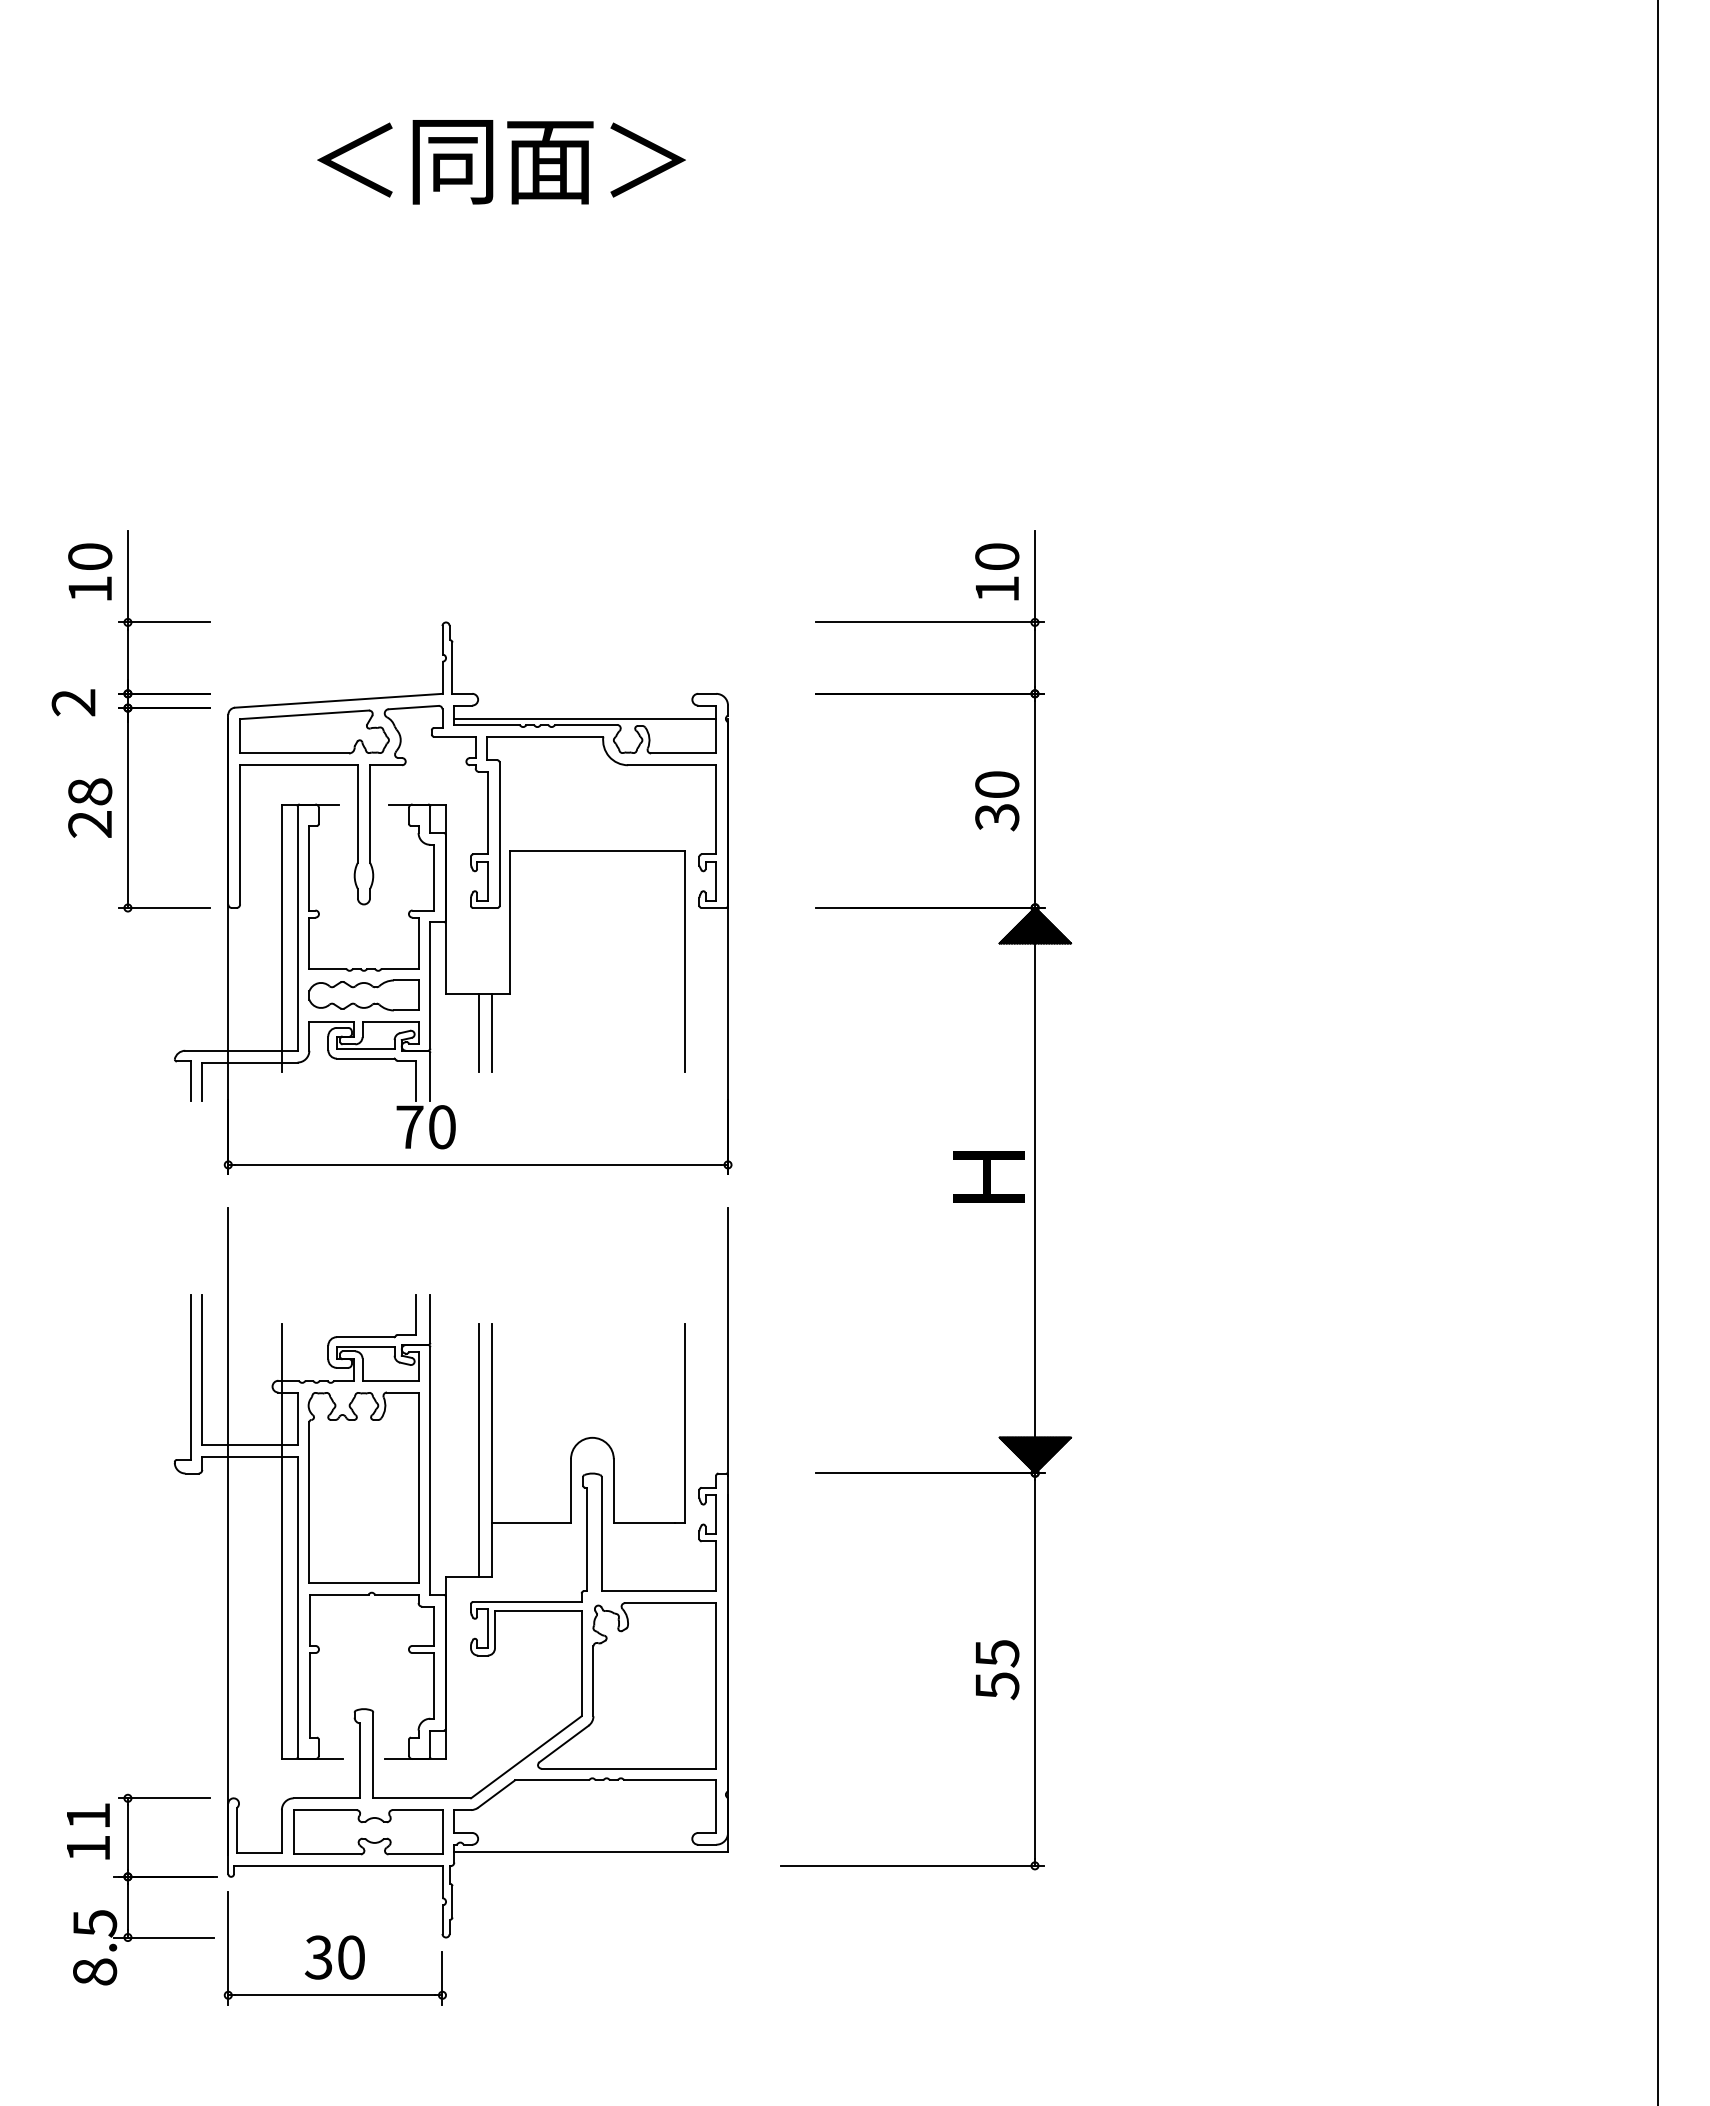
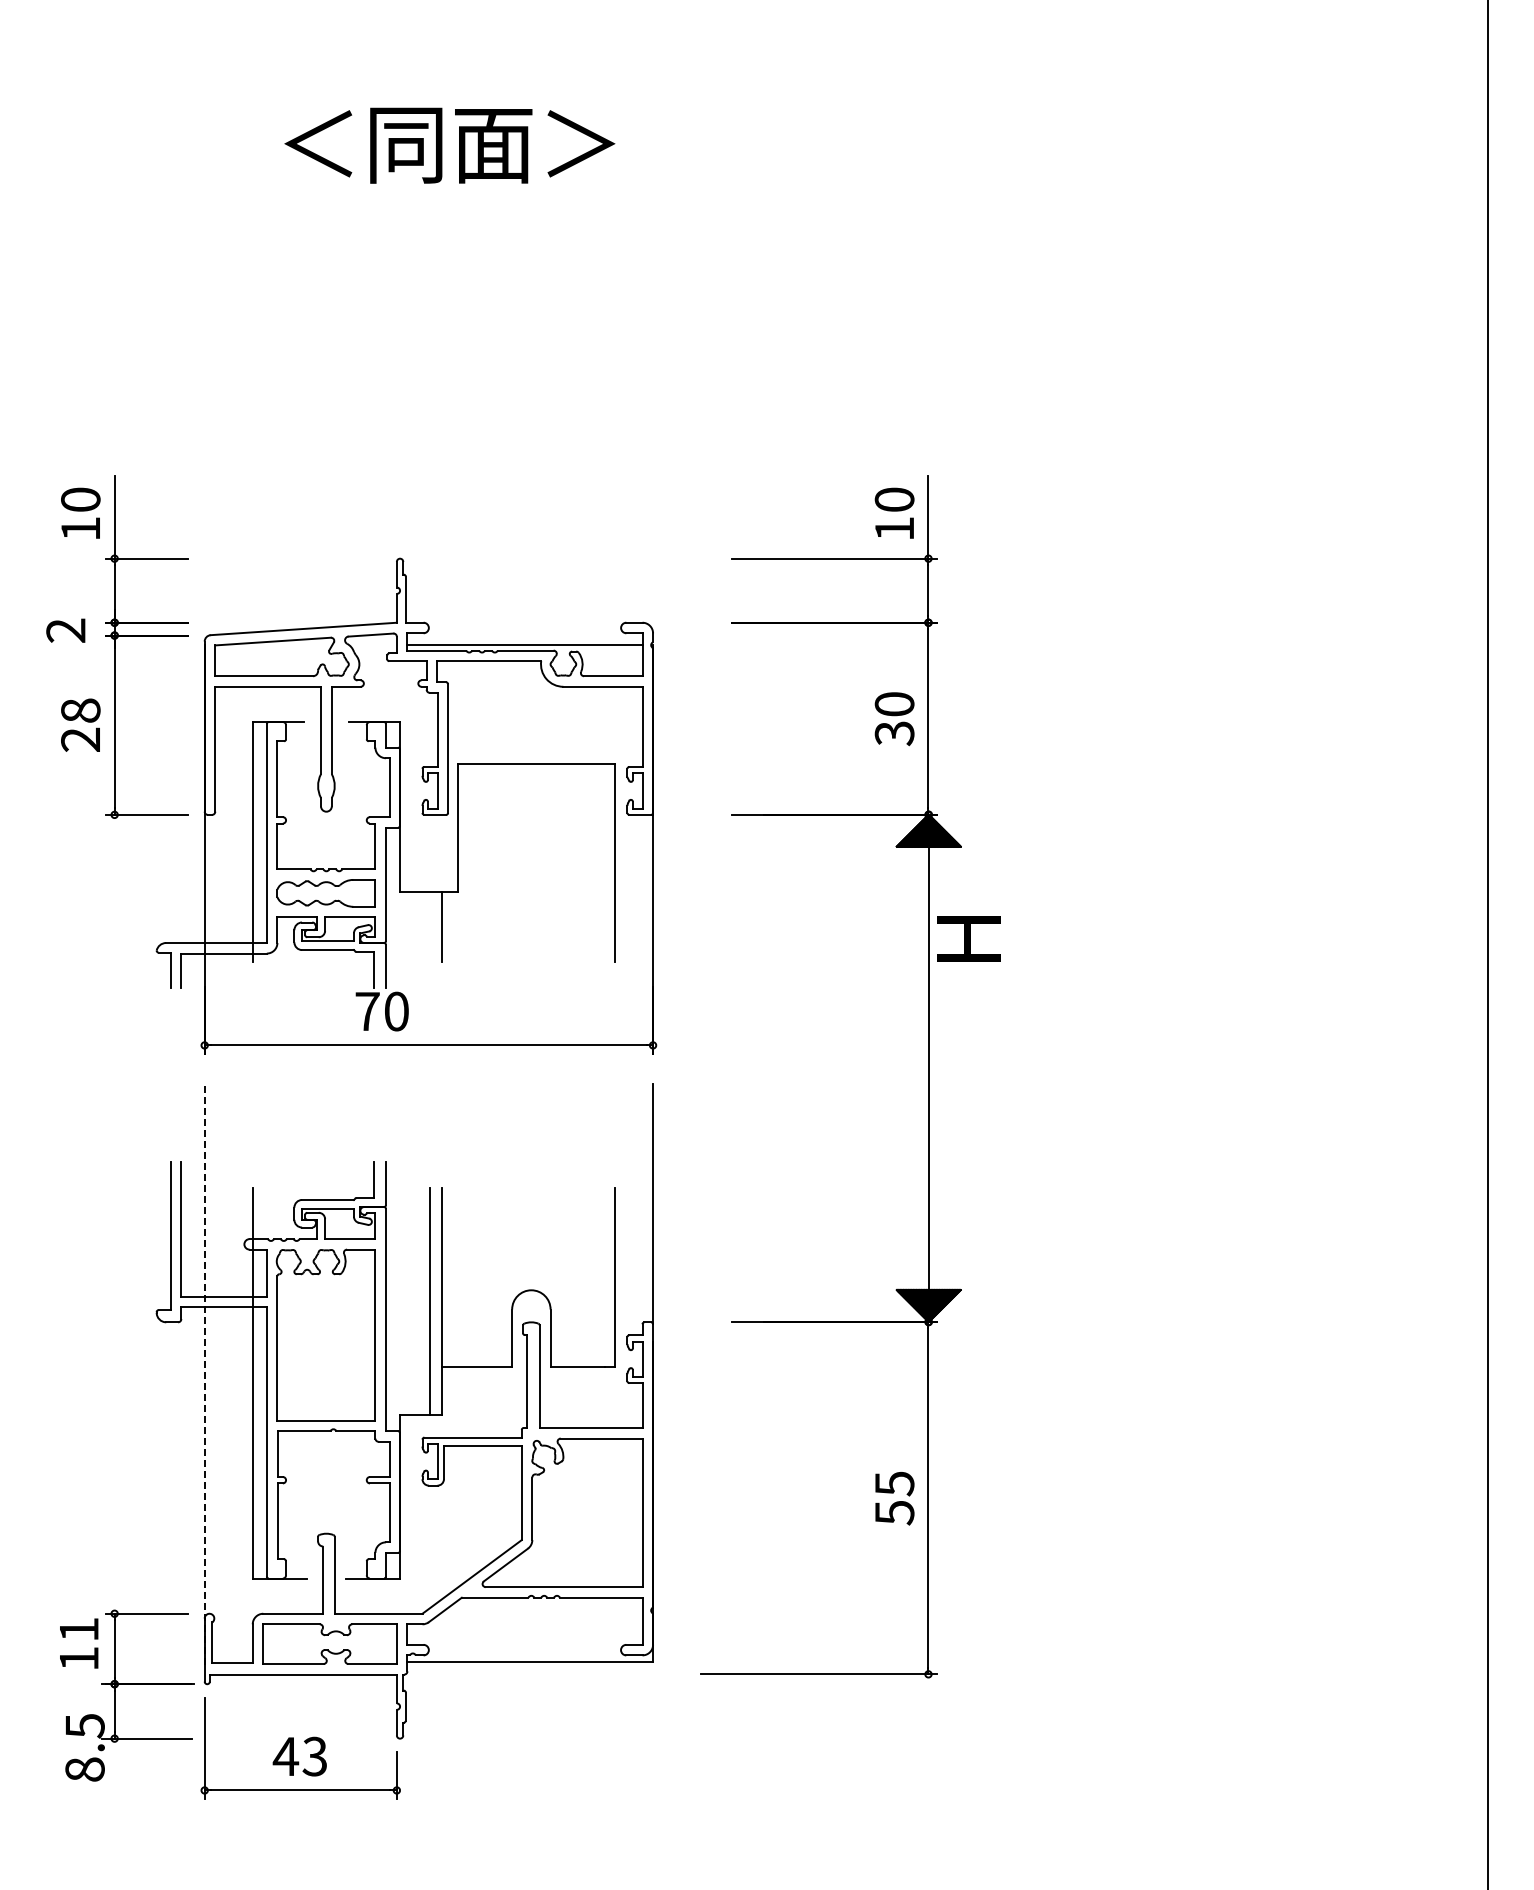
line: (478, 1032) -> (429, 926), removed
text: (988, 1176) -> (968, 938), moved
line: (228, 1531) -> (204, 1374), solid -> dashed
text: (333, 1957) -> (299, 1756), 30 -> 43

